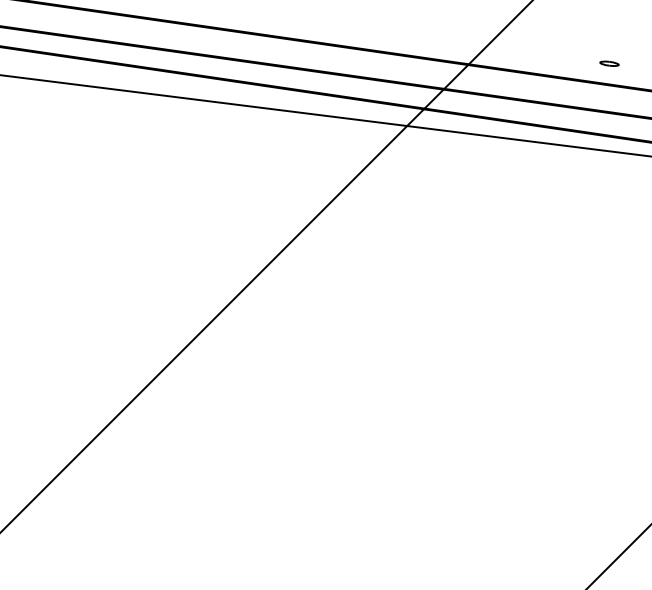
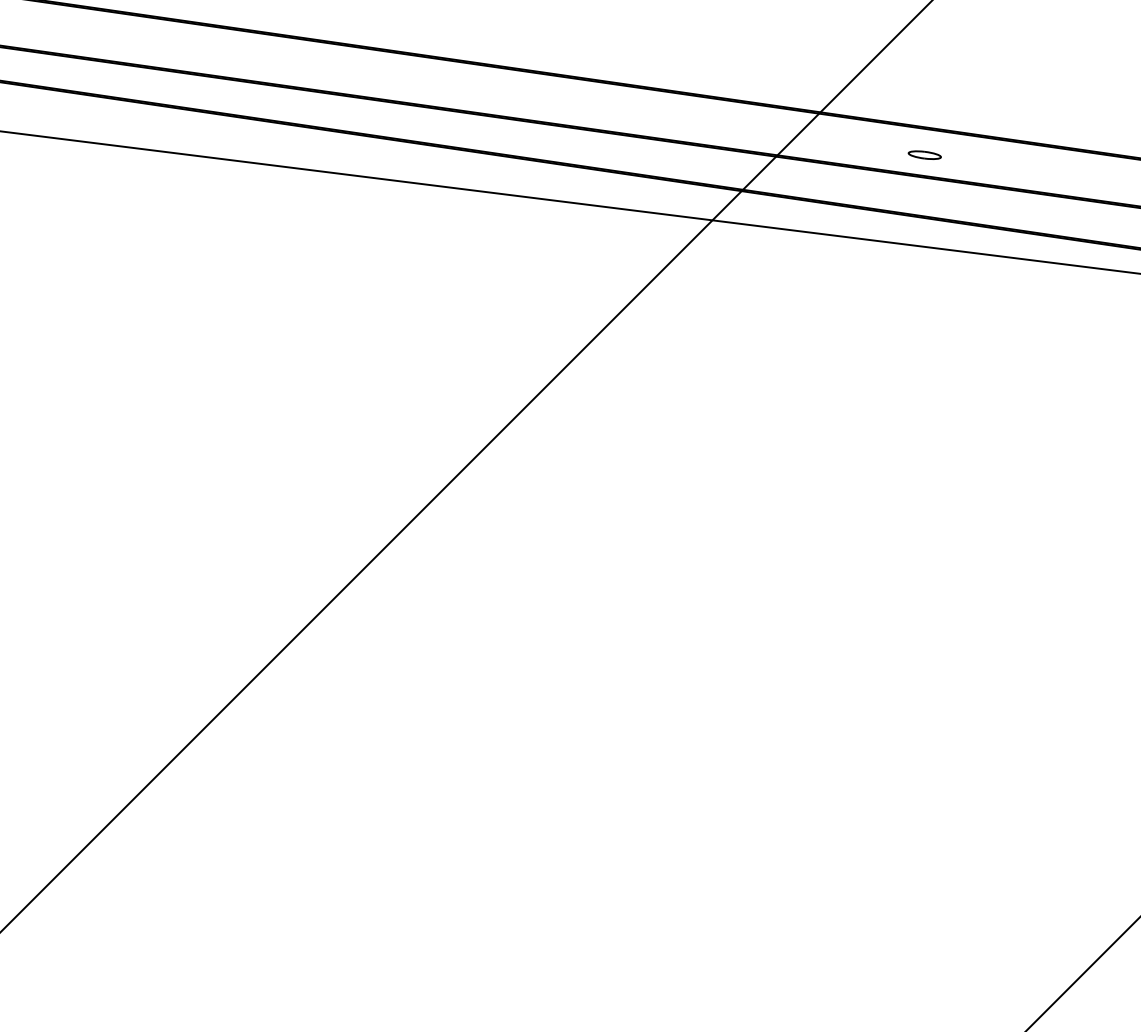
part: (609, 63) -> (924, 154), moved

